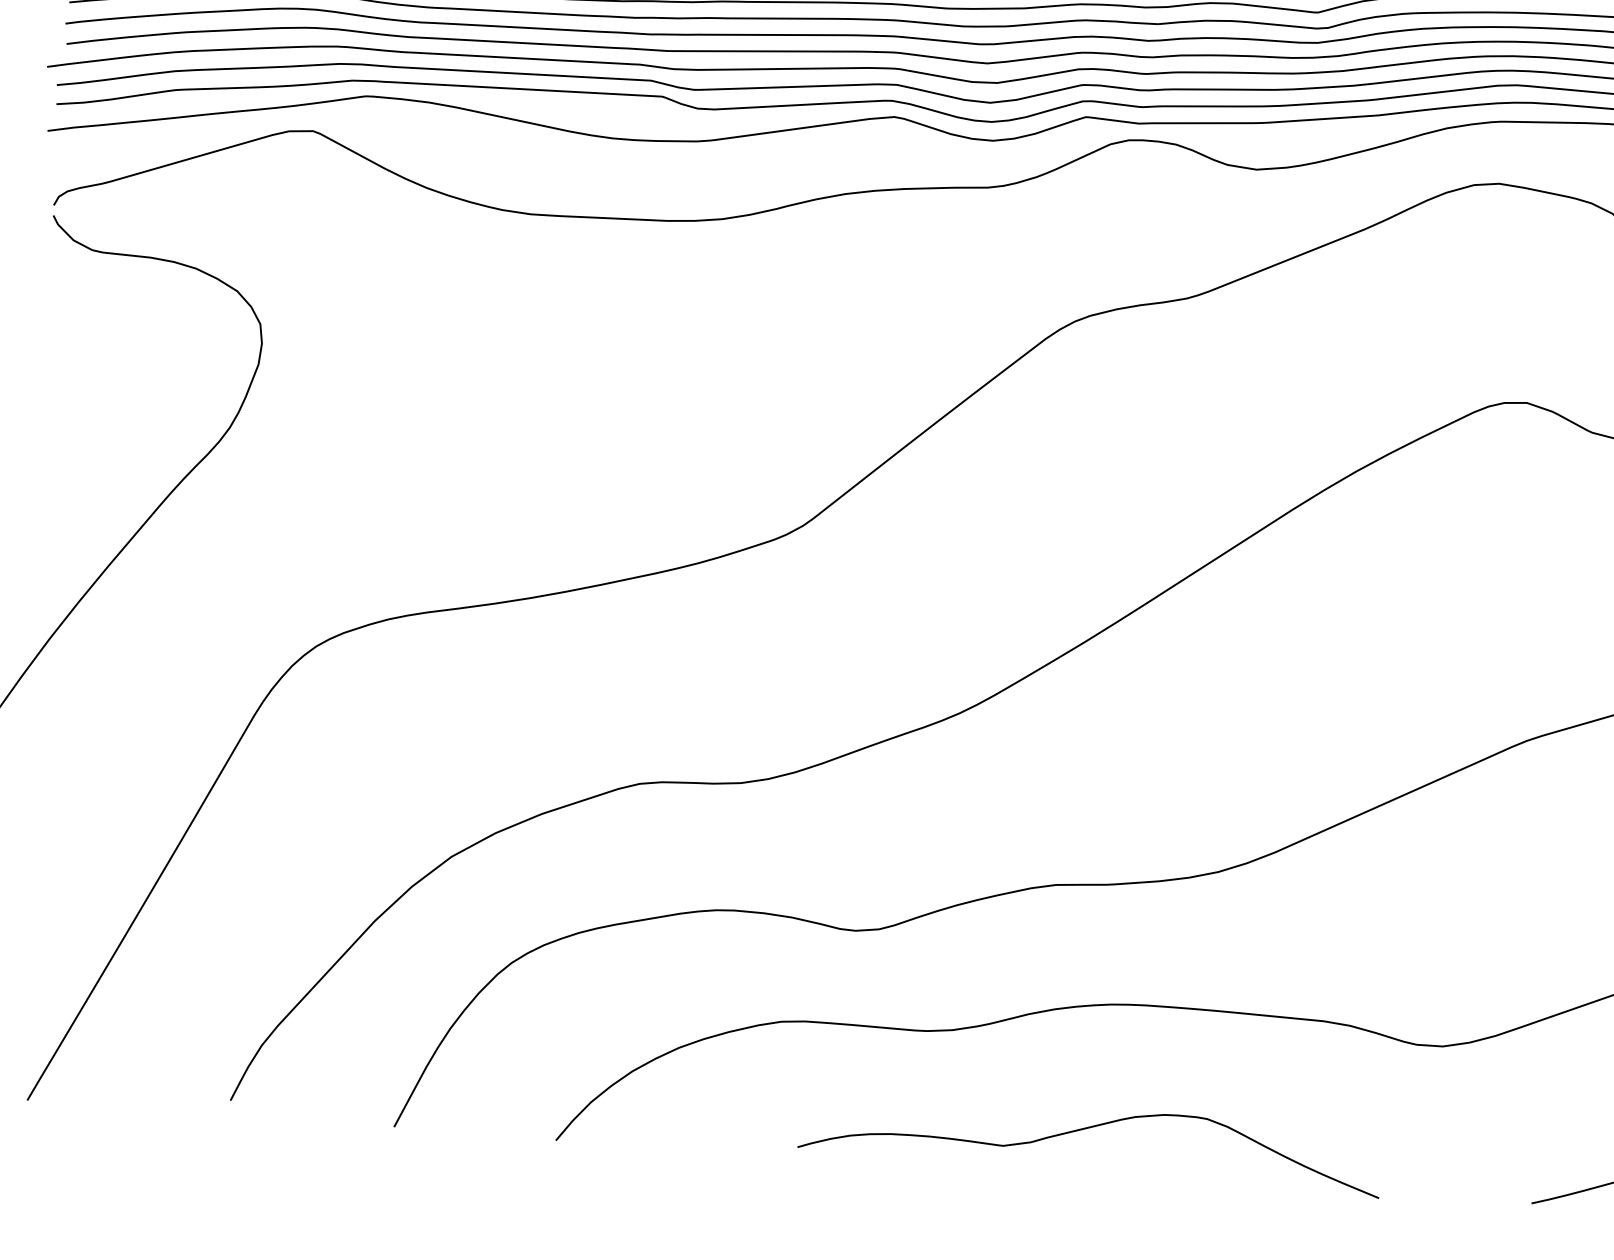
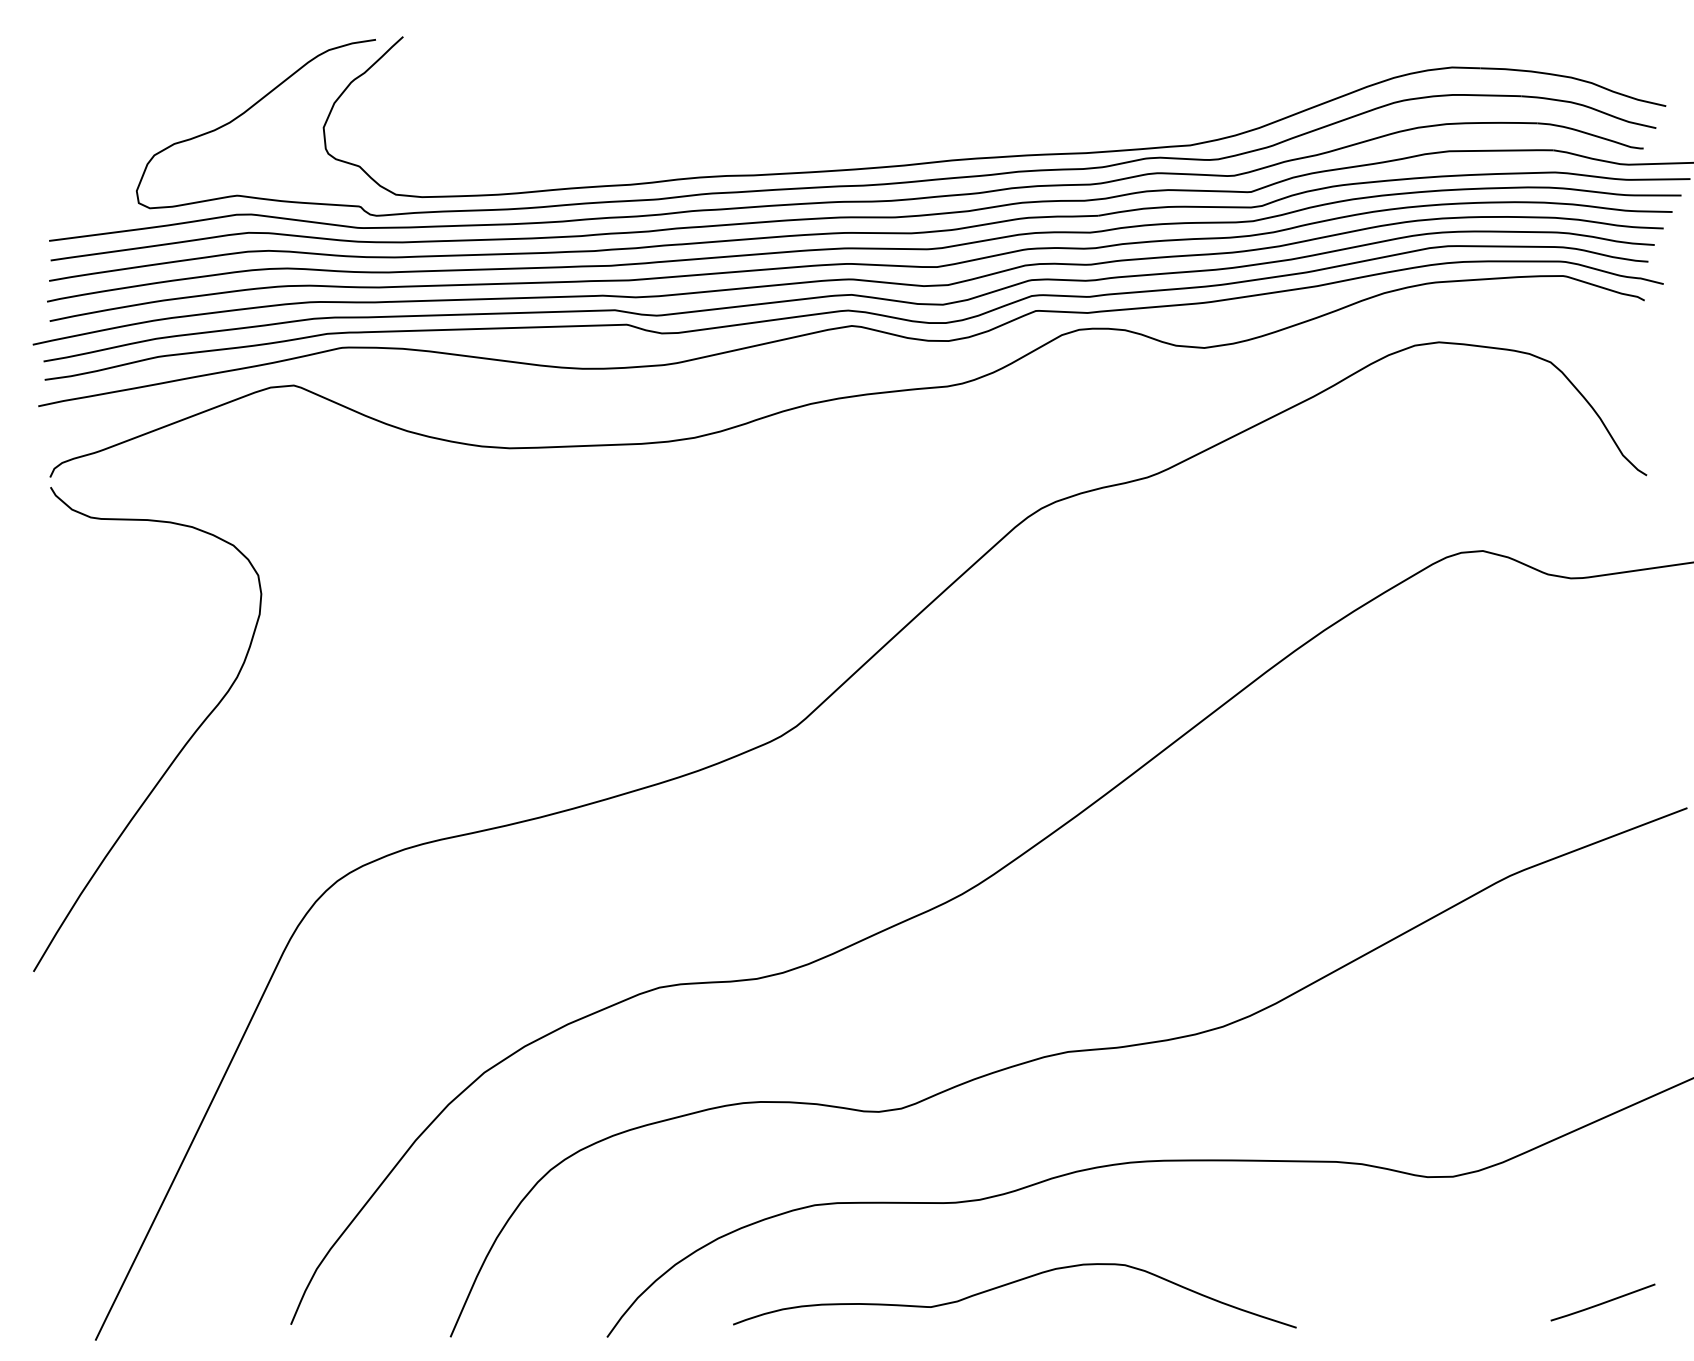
curve: (1087, 1129) -> (1010, 1284), moved

